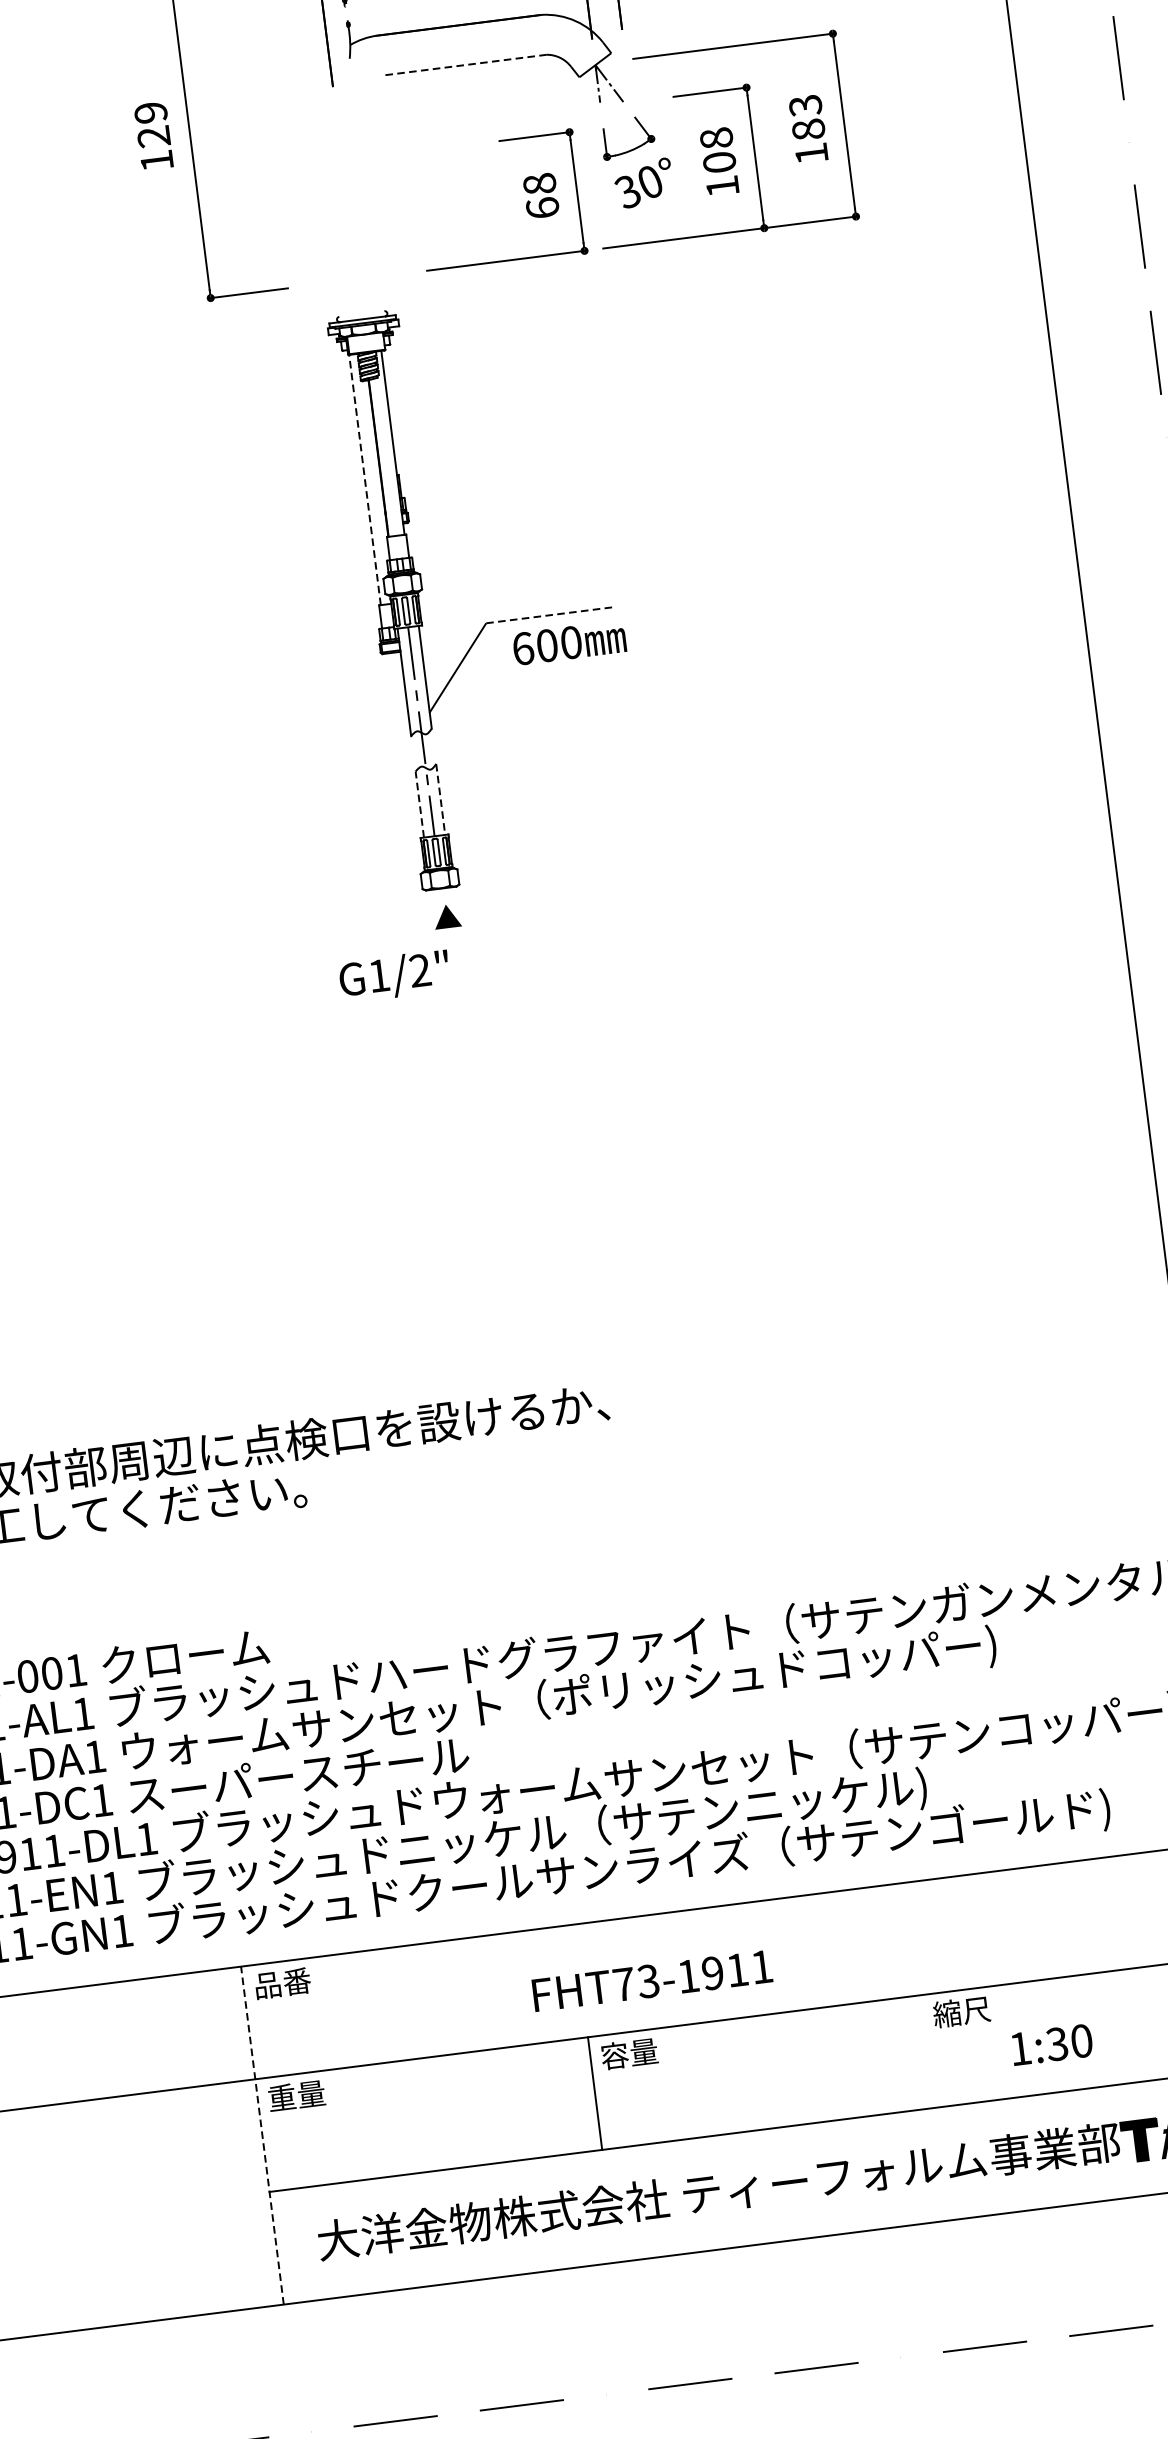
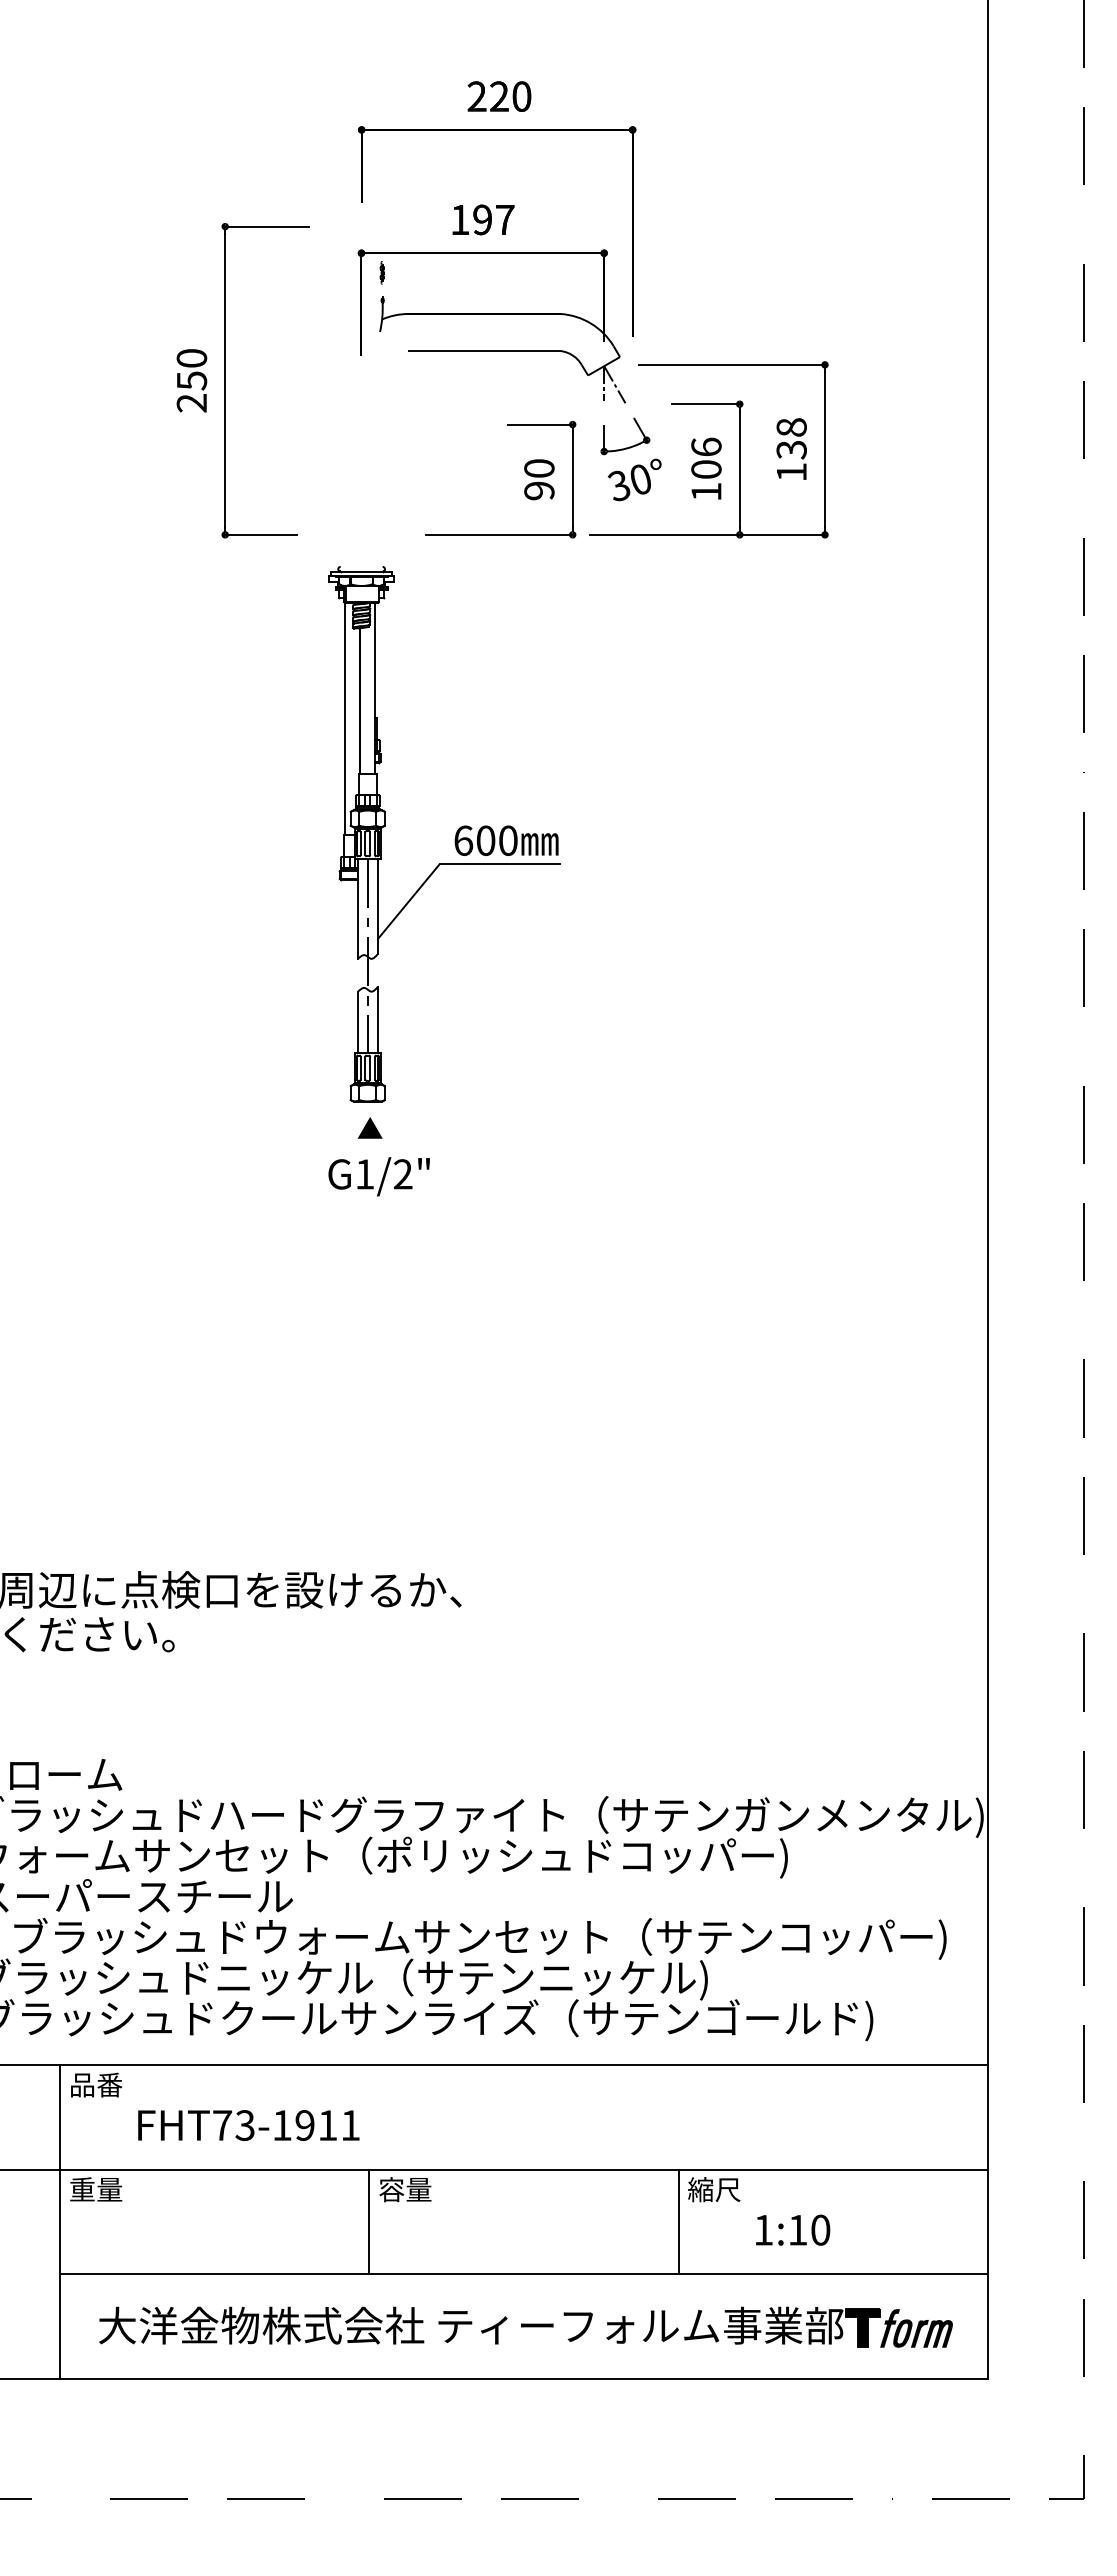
line: (463, 65) -> (483, 351), dashed -> solid
text: (806, 117) -> (791, 438), 183 -> 138
text: (153, 136) -> (191, 380), 129 -> 250
text: (716, 137) -> (706, 446), 108 -> 106
text: (541, 195) -> (539, 479), 68 -> 90
line: (365, 479) -> (345, 718), dashed -> solid
line: (550, 615) -> (499, 864), dashed -> solid
text: (569, 642) -> (506, 840), moved
line: (440, 799) -> (377, 1020), dashed -> solid
line: (419, 804) -> (357, 1022), dashed -> solid
text: (393, 976) -> (378, 1176), moved
text: (652, 1980) -> (248, 2125), moved
text: (1056, 2043) -> (797, 2229), 1:30 -> 1:10
line: (927, 2051) -> (678, 2221), added
line: (262, 2135) -> (60, 2221), dashed -> solid

